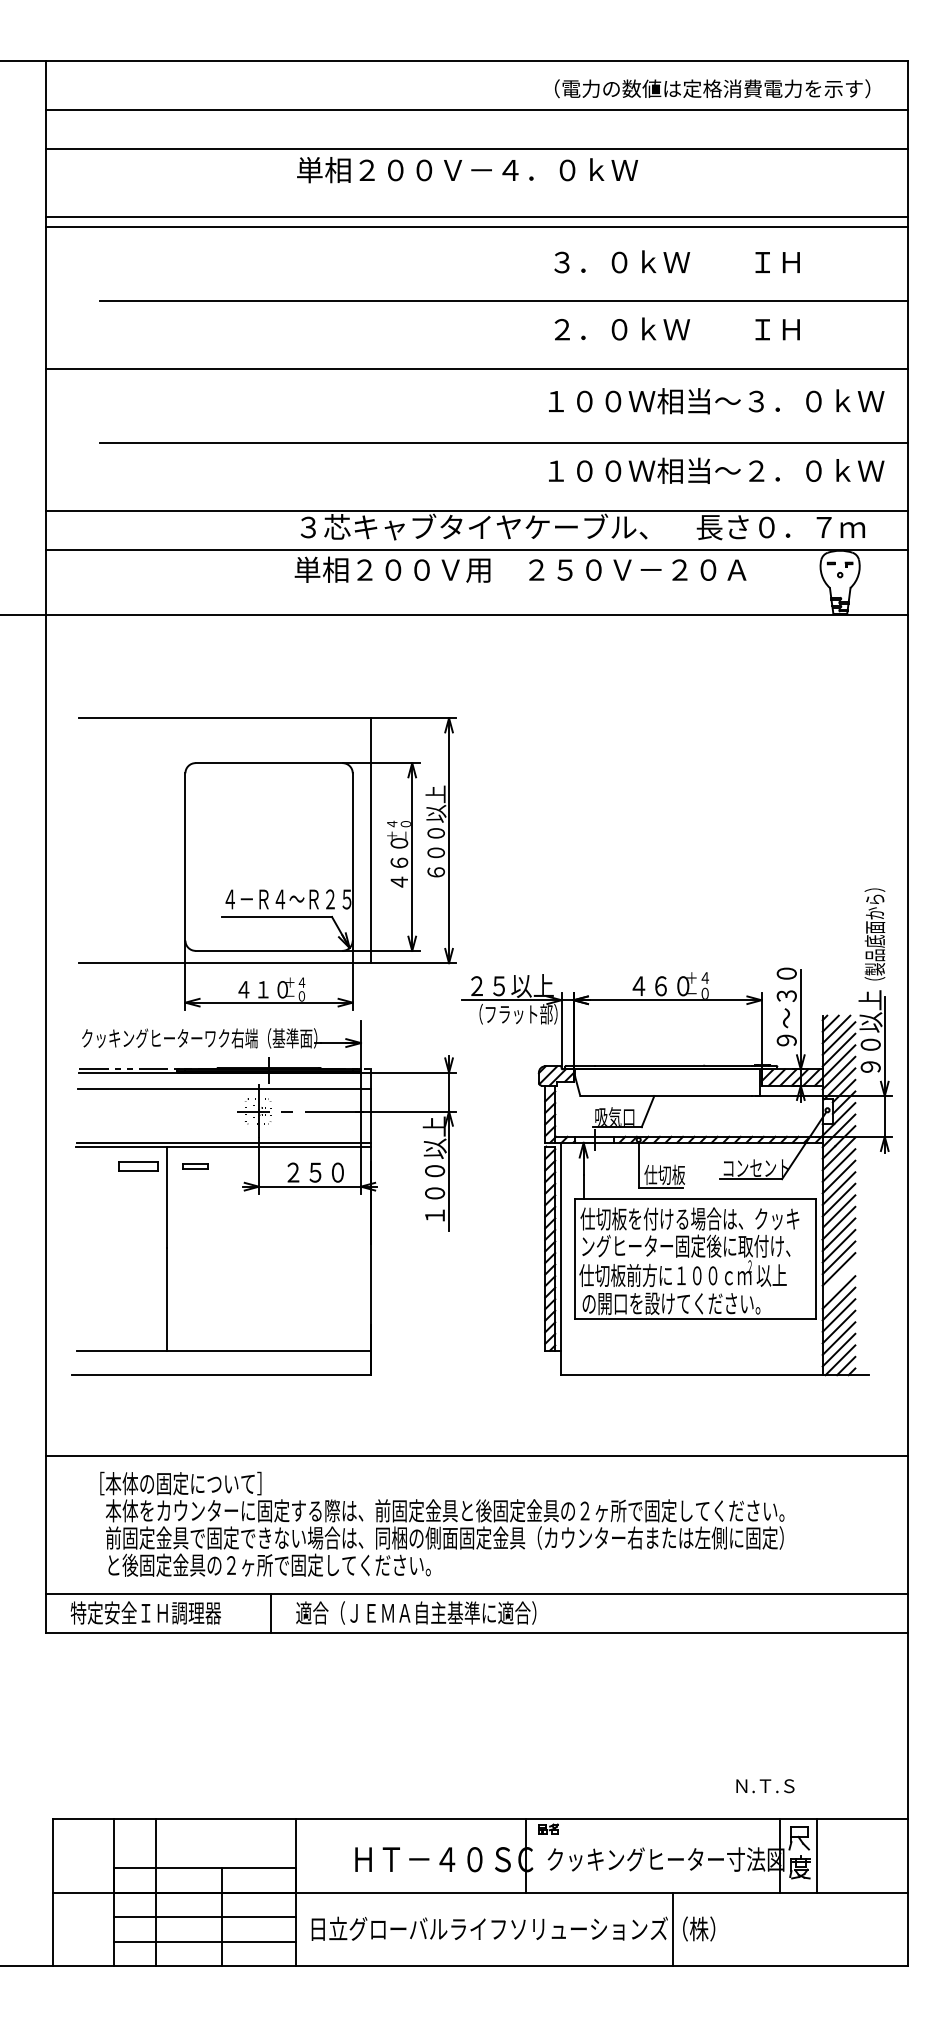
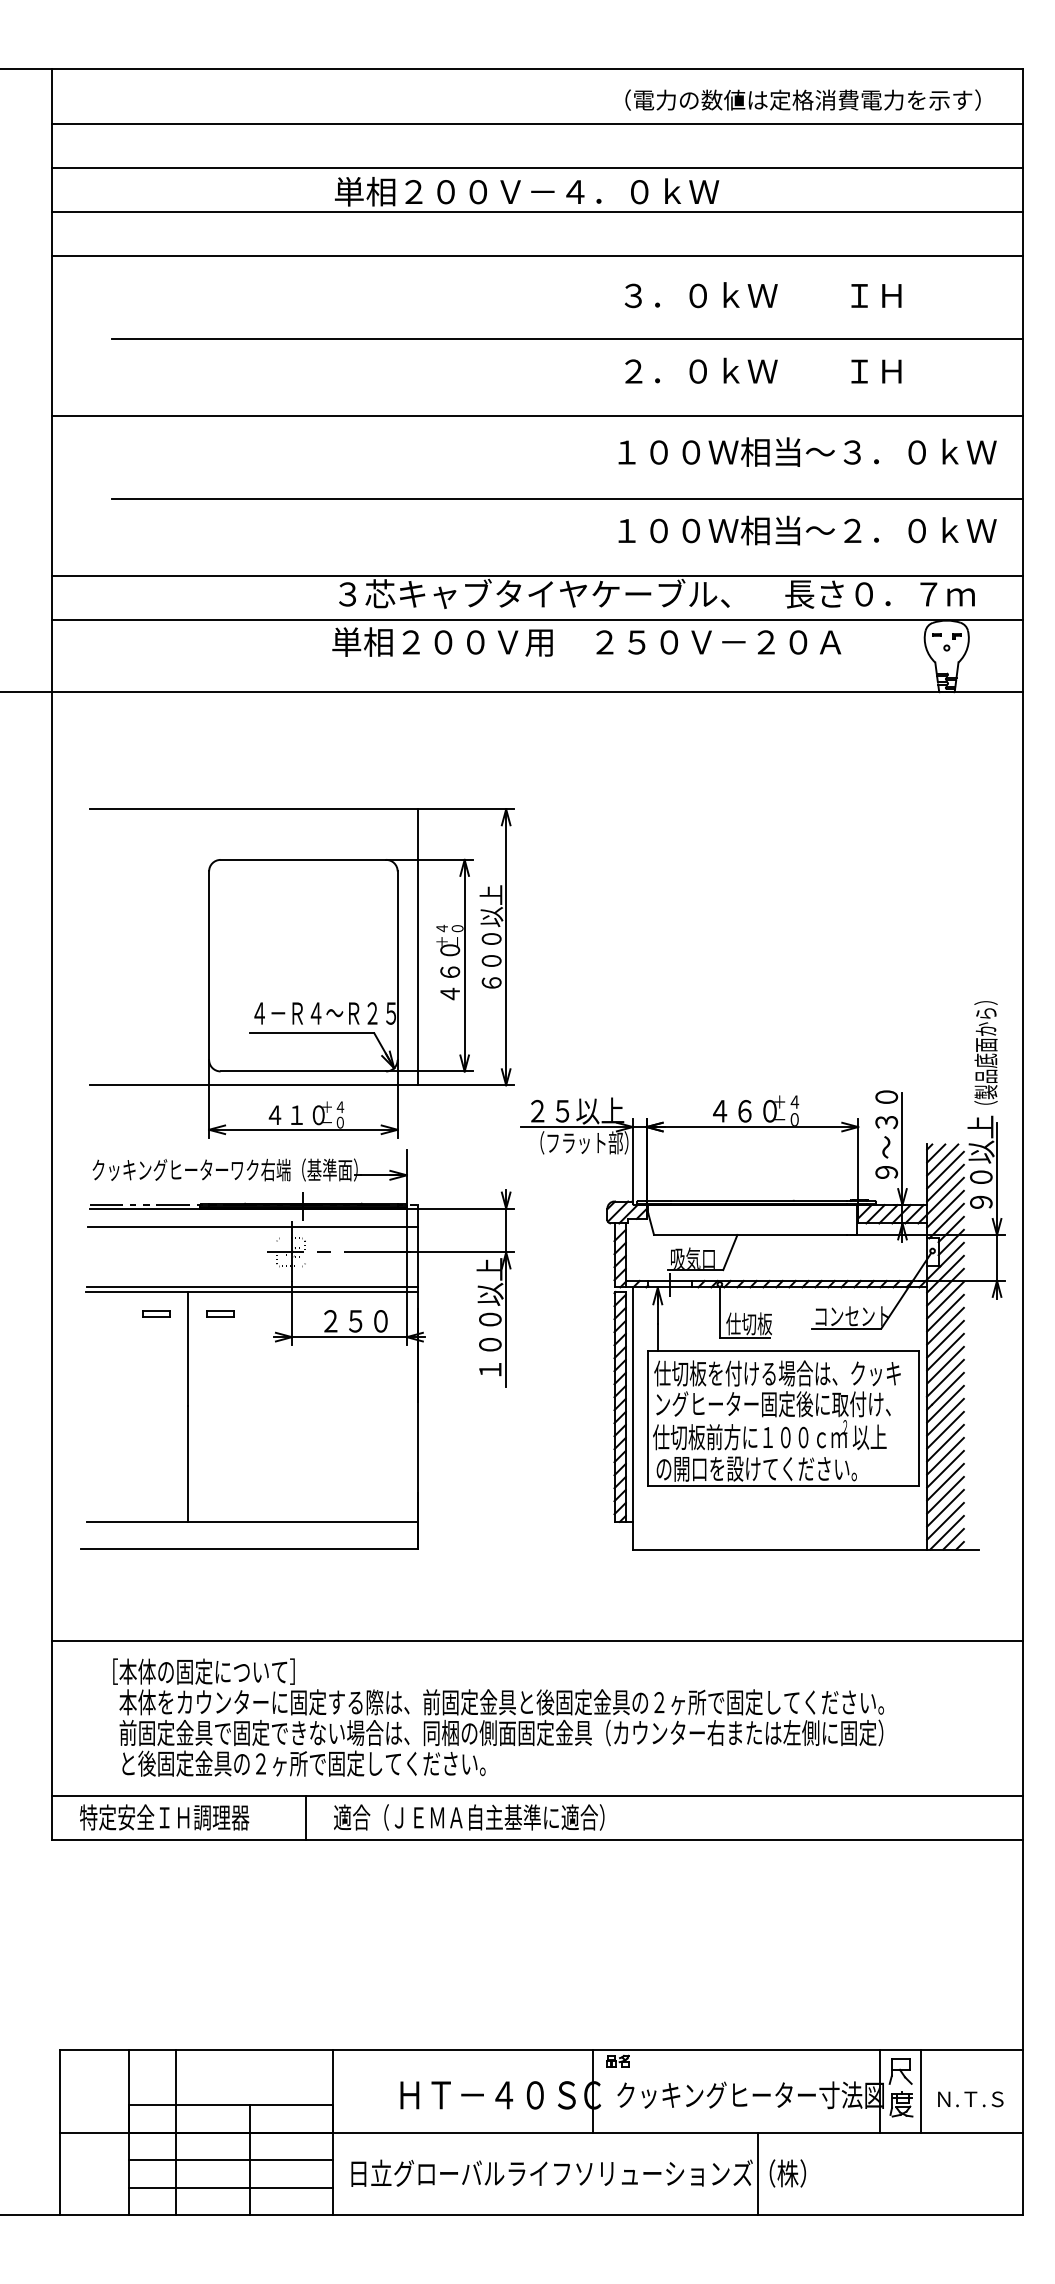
line: (476, 217) -> (537, 212), moved
part: (138, 1166) -> (156, 1314), size x0.62
line: (838, 1280) -> (944, 1442), added
text: (765, 1786) -> (970, 2099), moved

